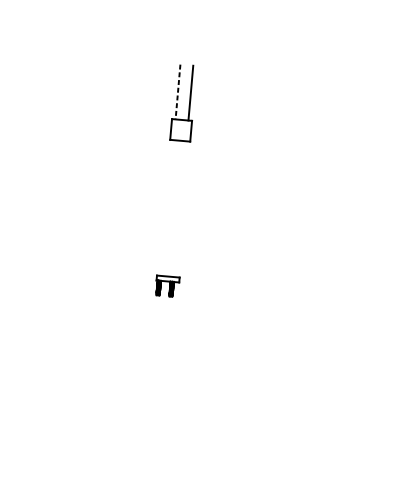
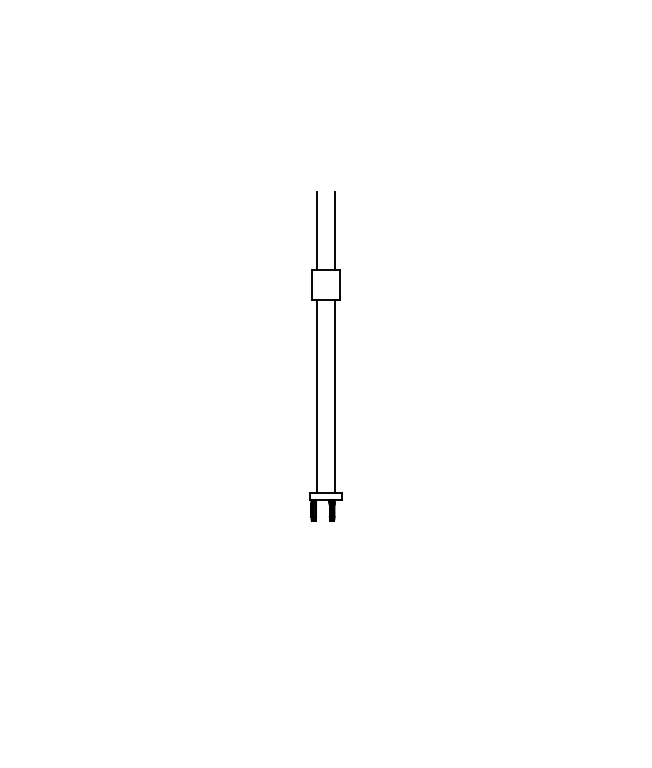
line: (177, 92) -> (316, 231), dashed -> solid
line: (167, 208) -> (316, 396), added
line: (180, 209) -> (335, 396), added

